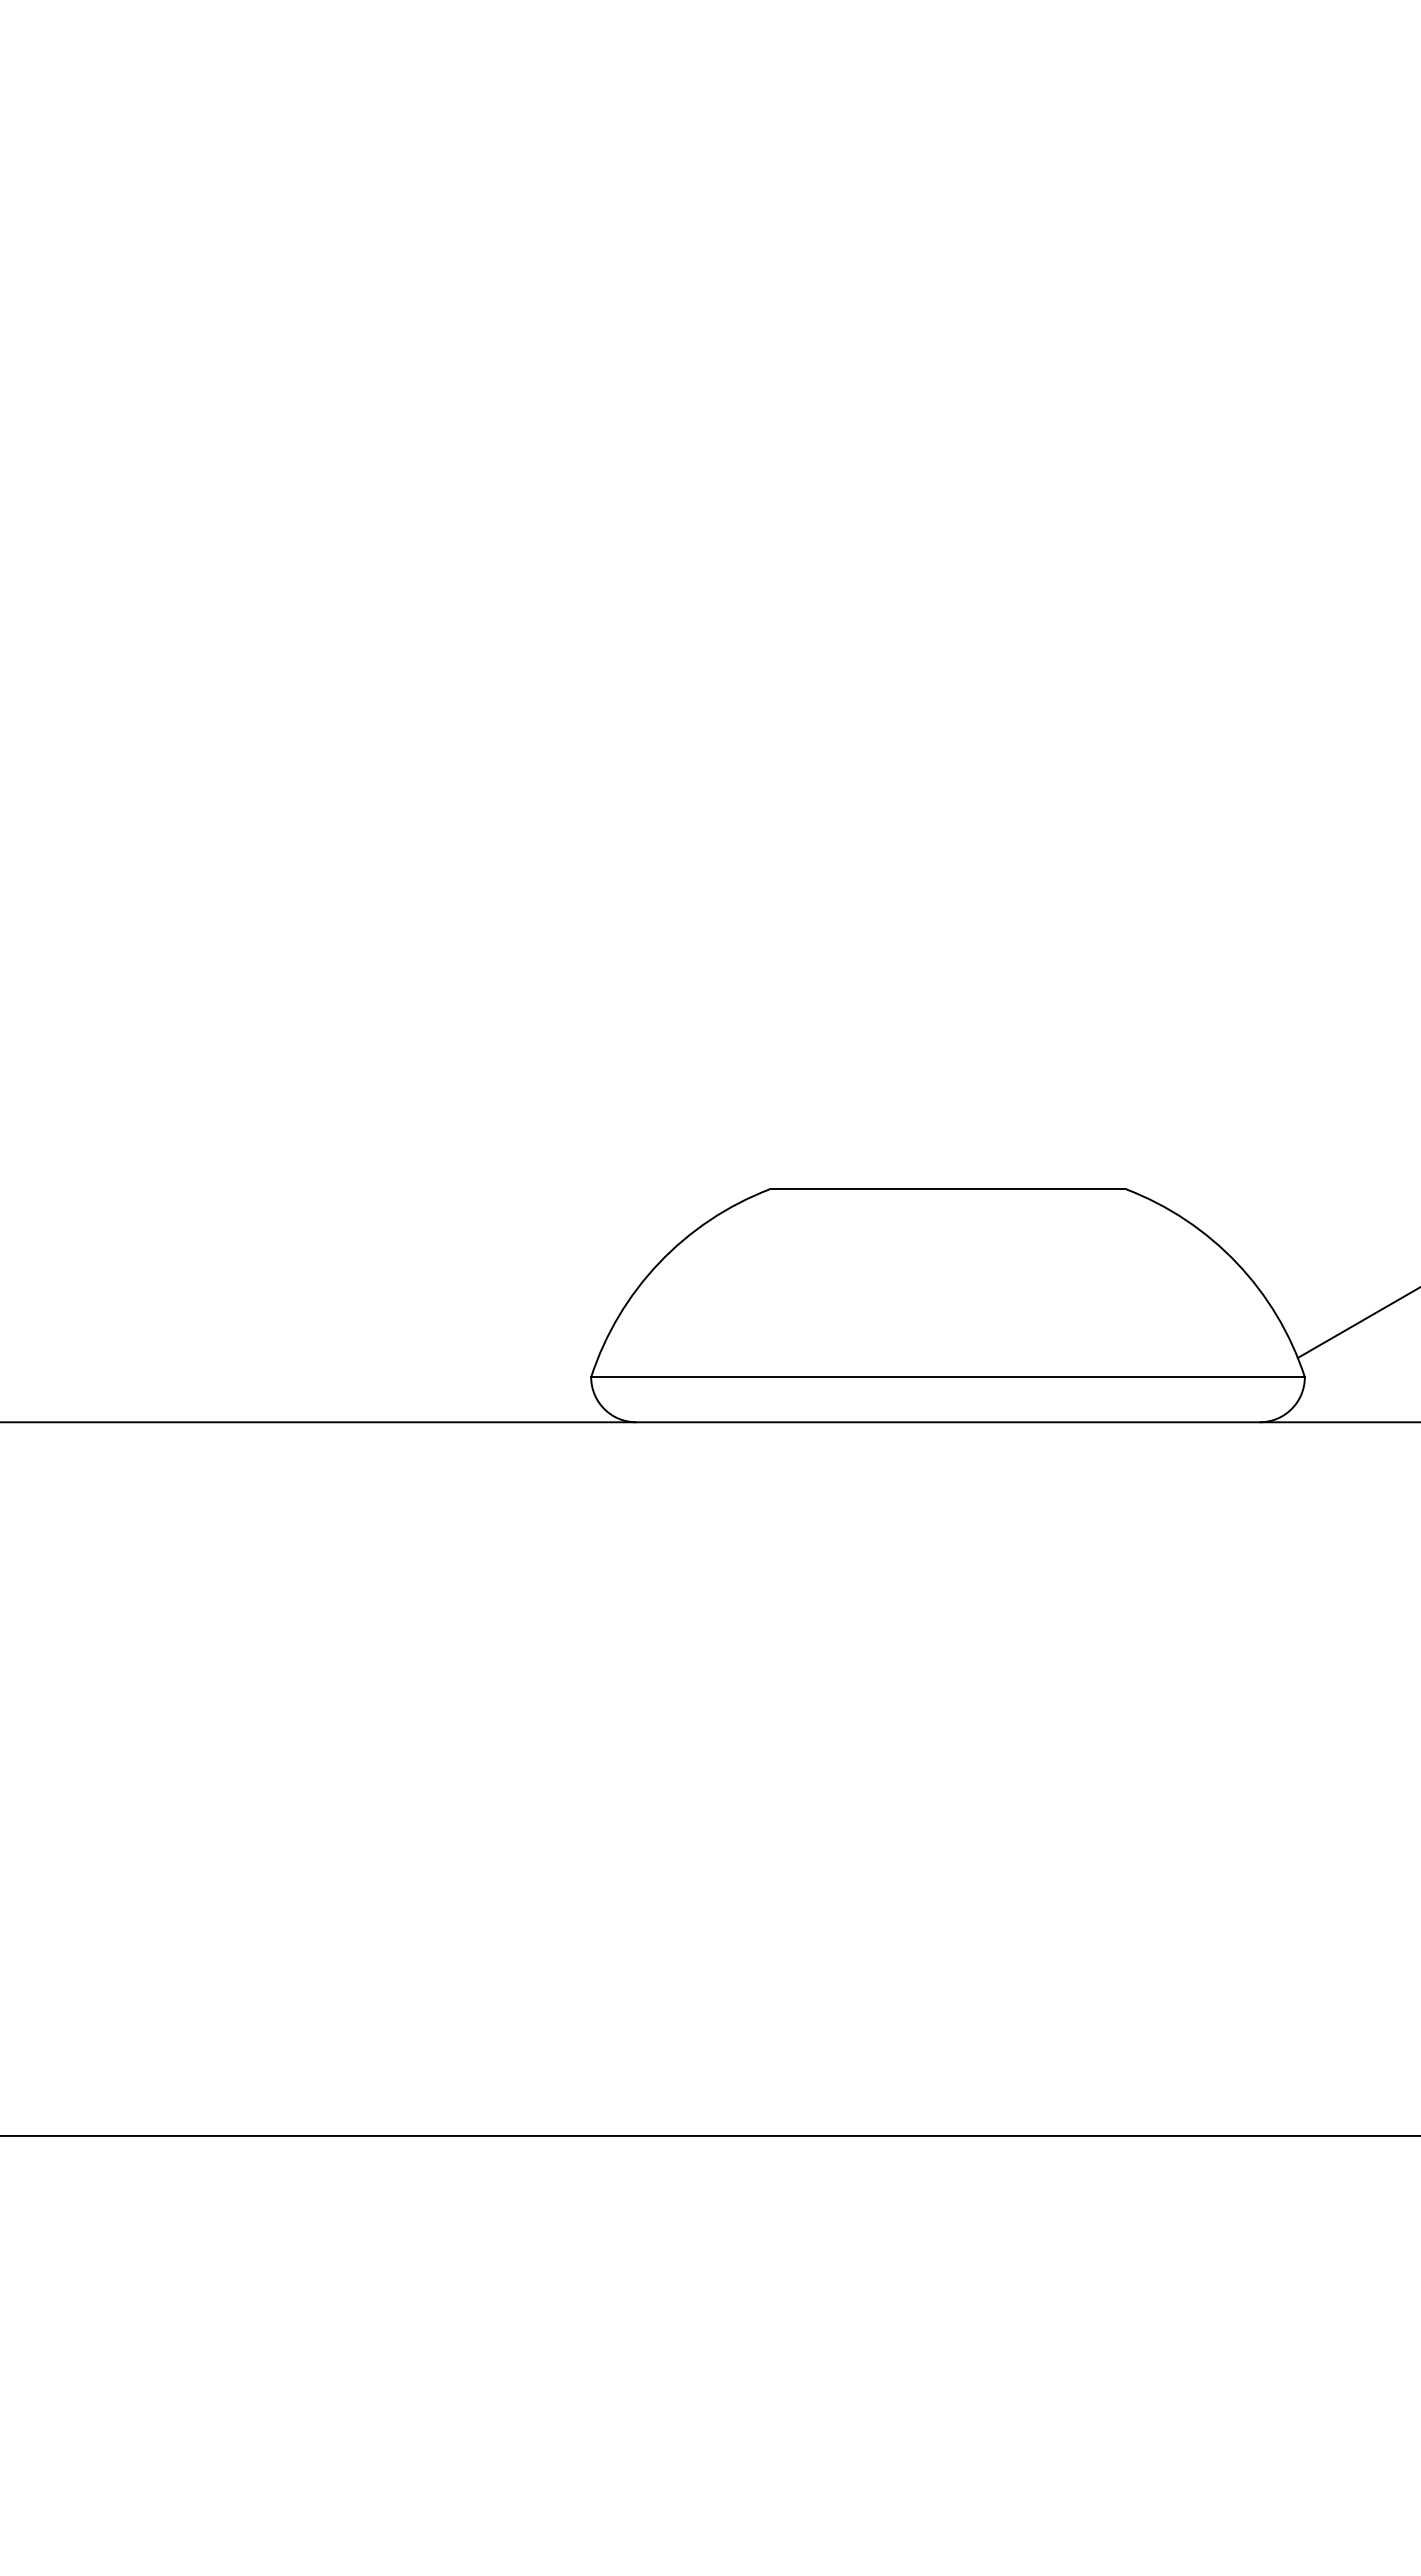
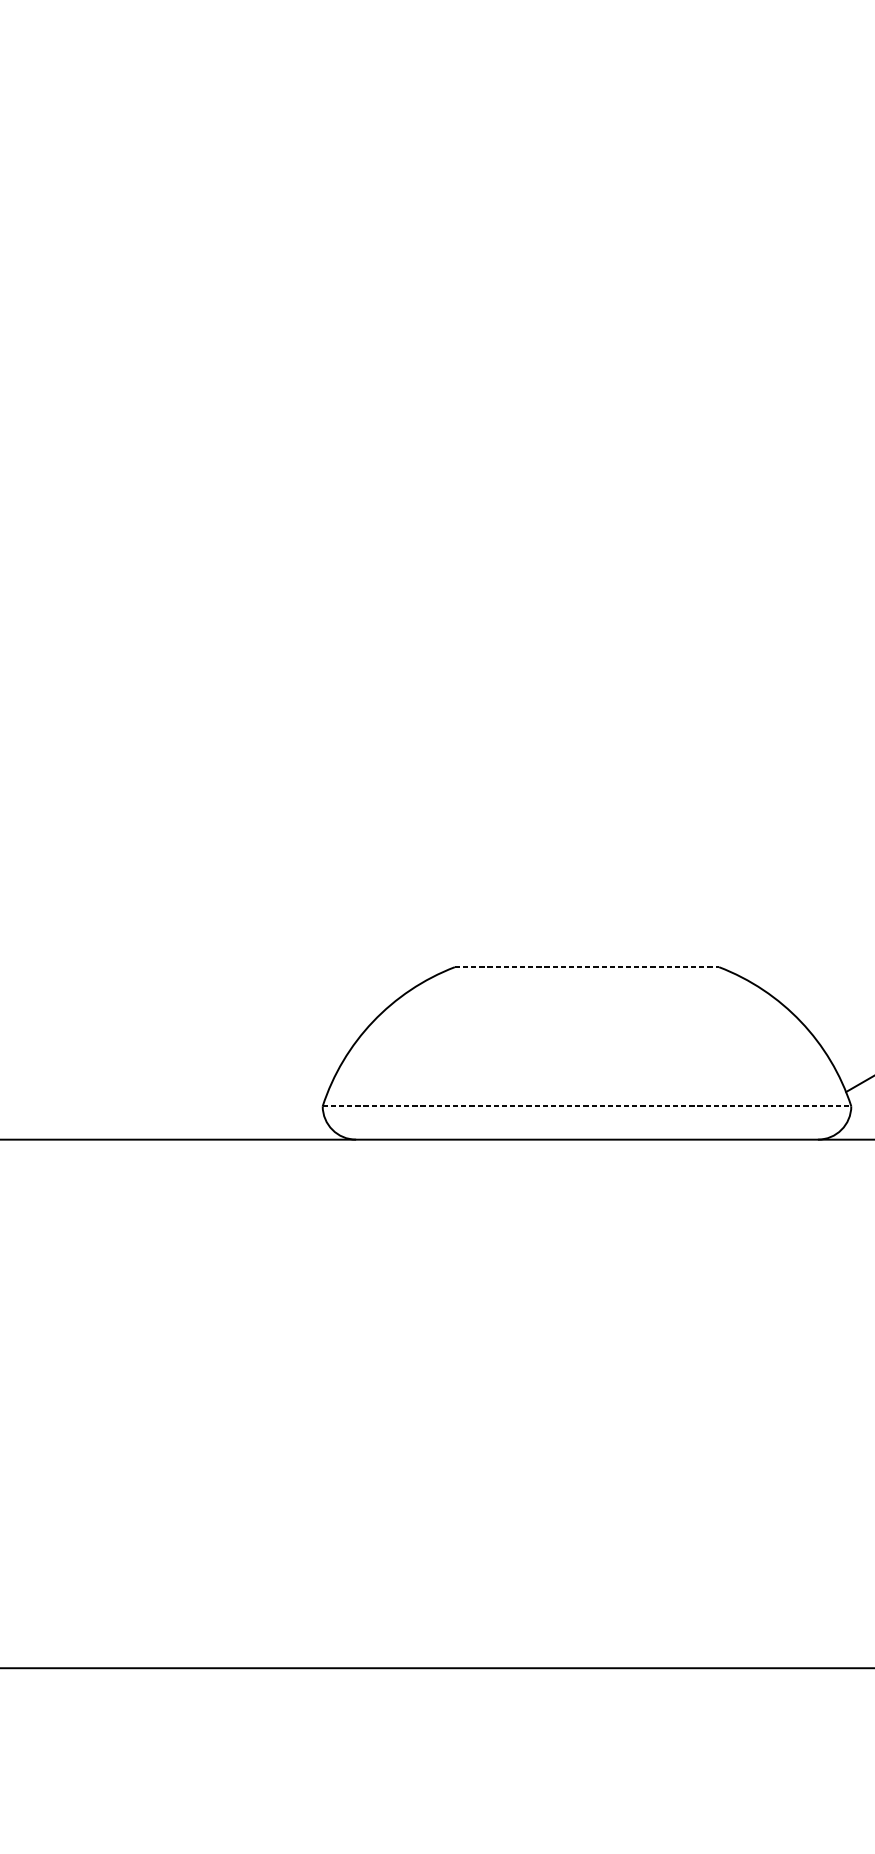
line: (948, 1189) -> (587, 967), solid -> dashed
line: (948, 1377) -> (587, 1106), solid -> dashed

